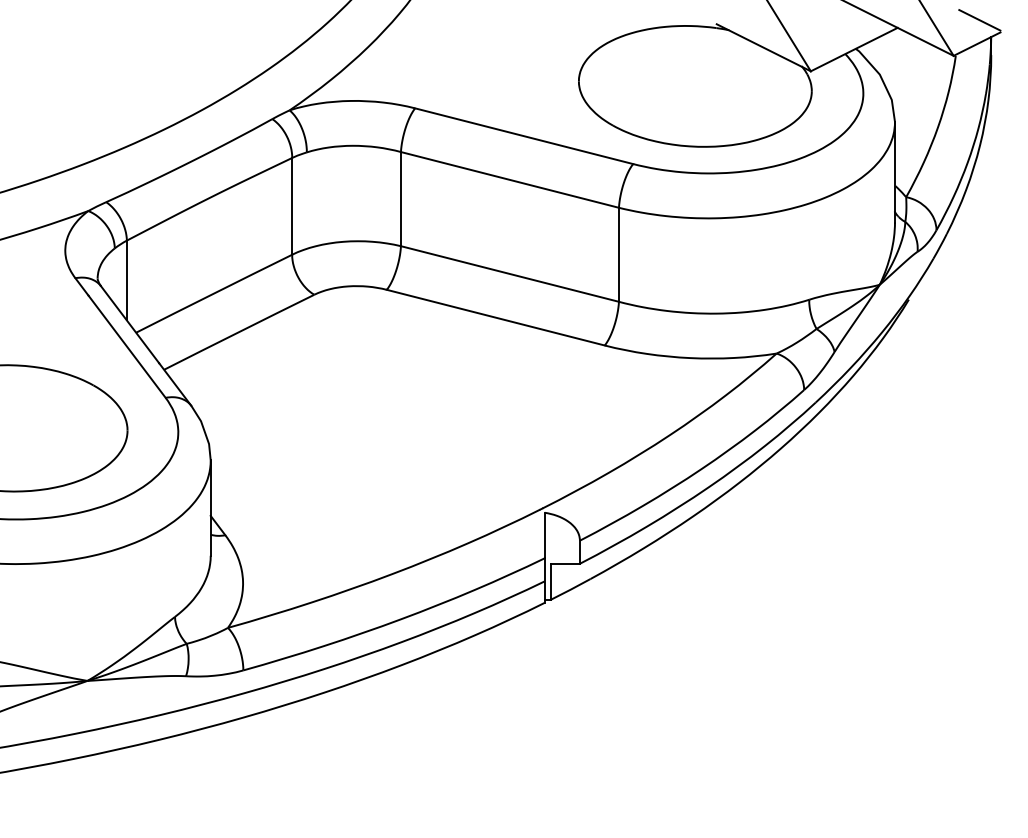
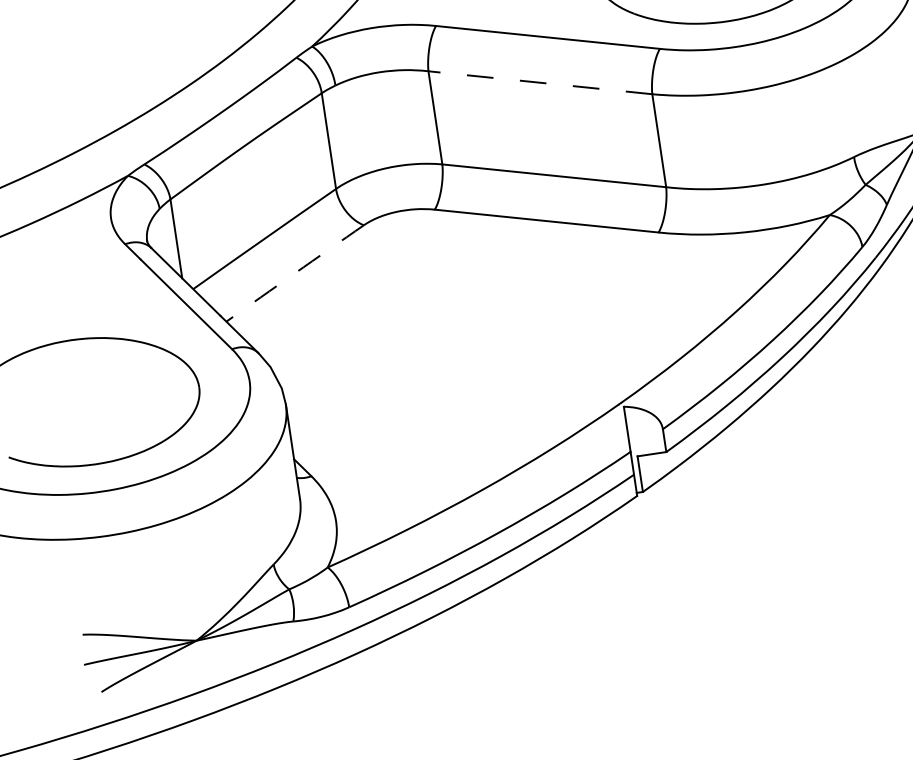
line: (509, 179) -> (539, 82), solid -> dashed
arc: (239, 332) -> (295, 273), solid -> dashed

